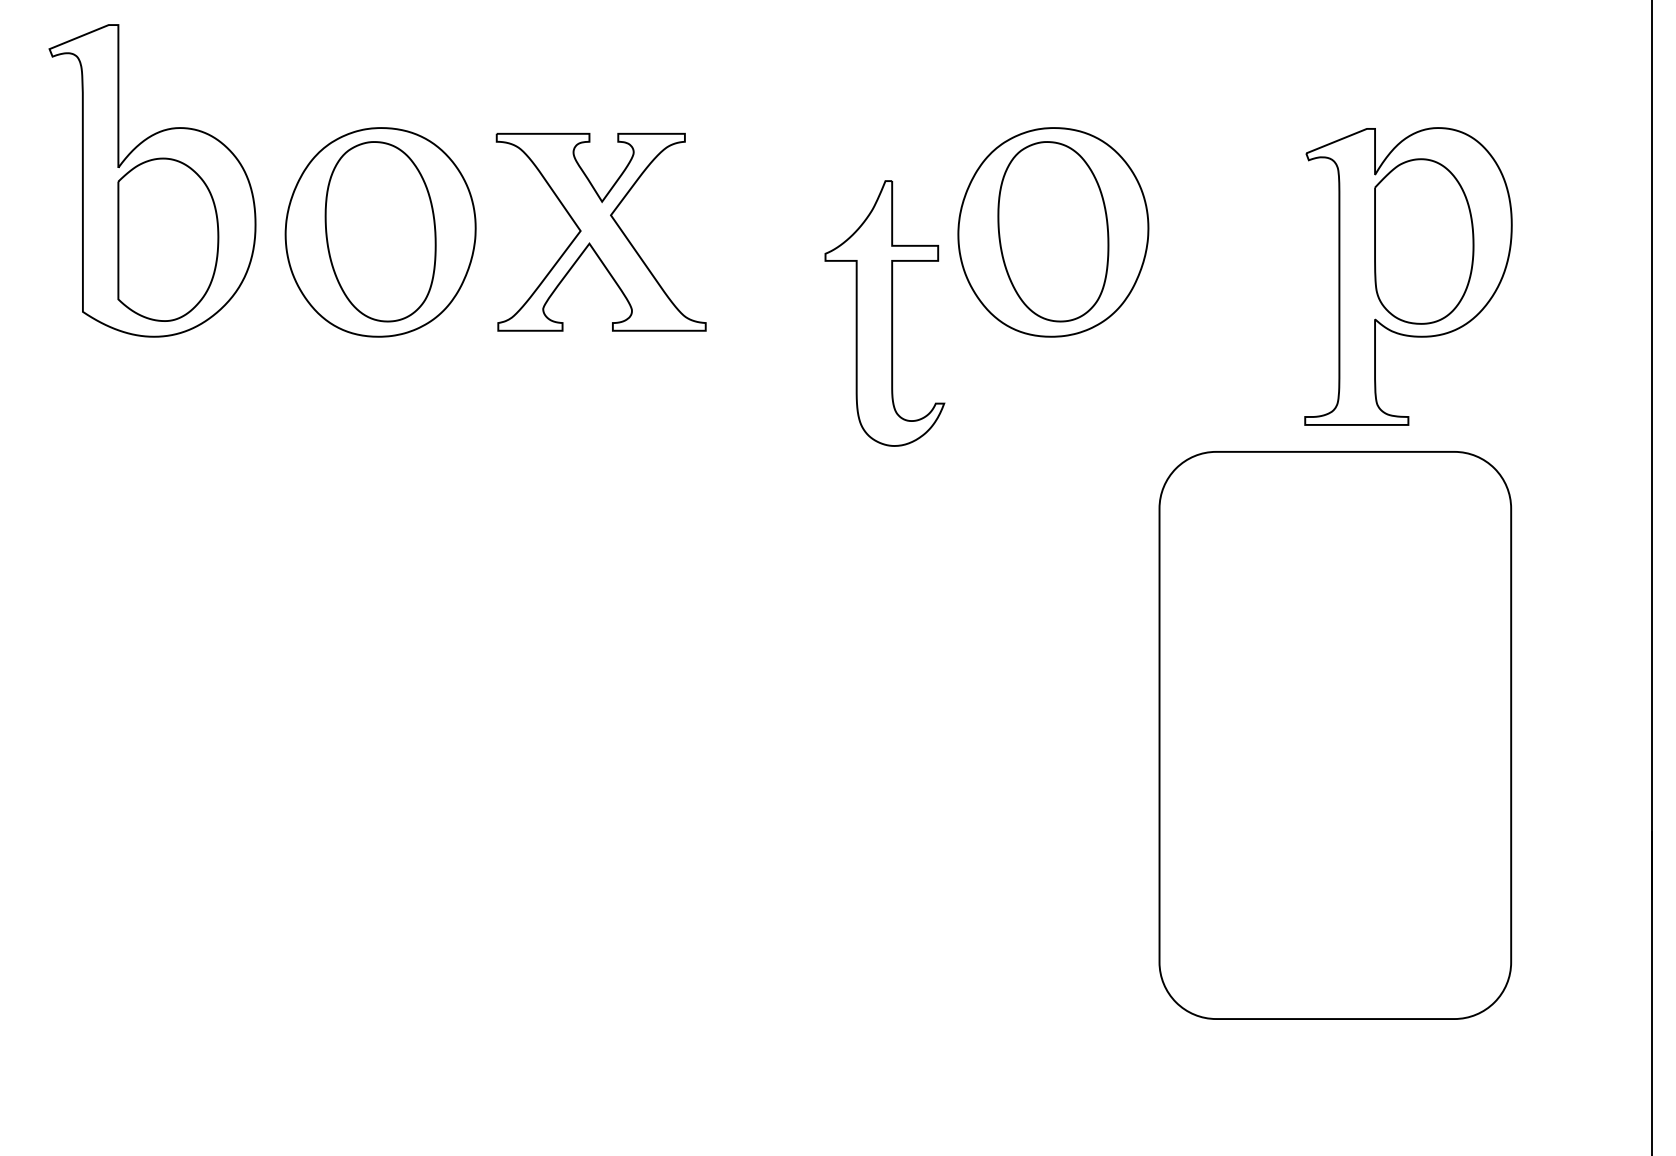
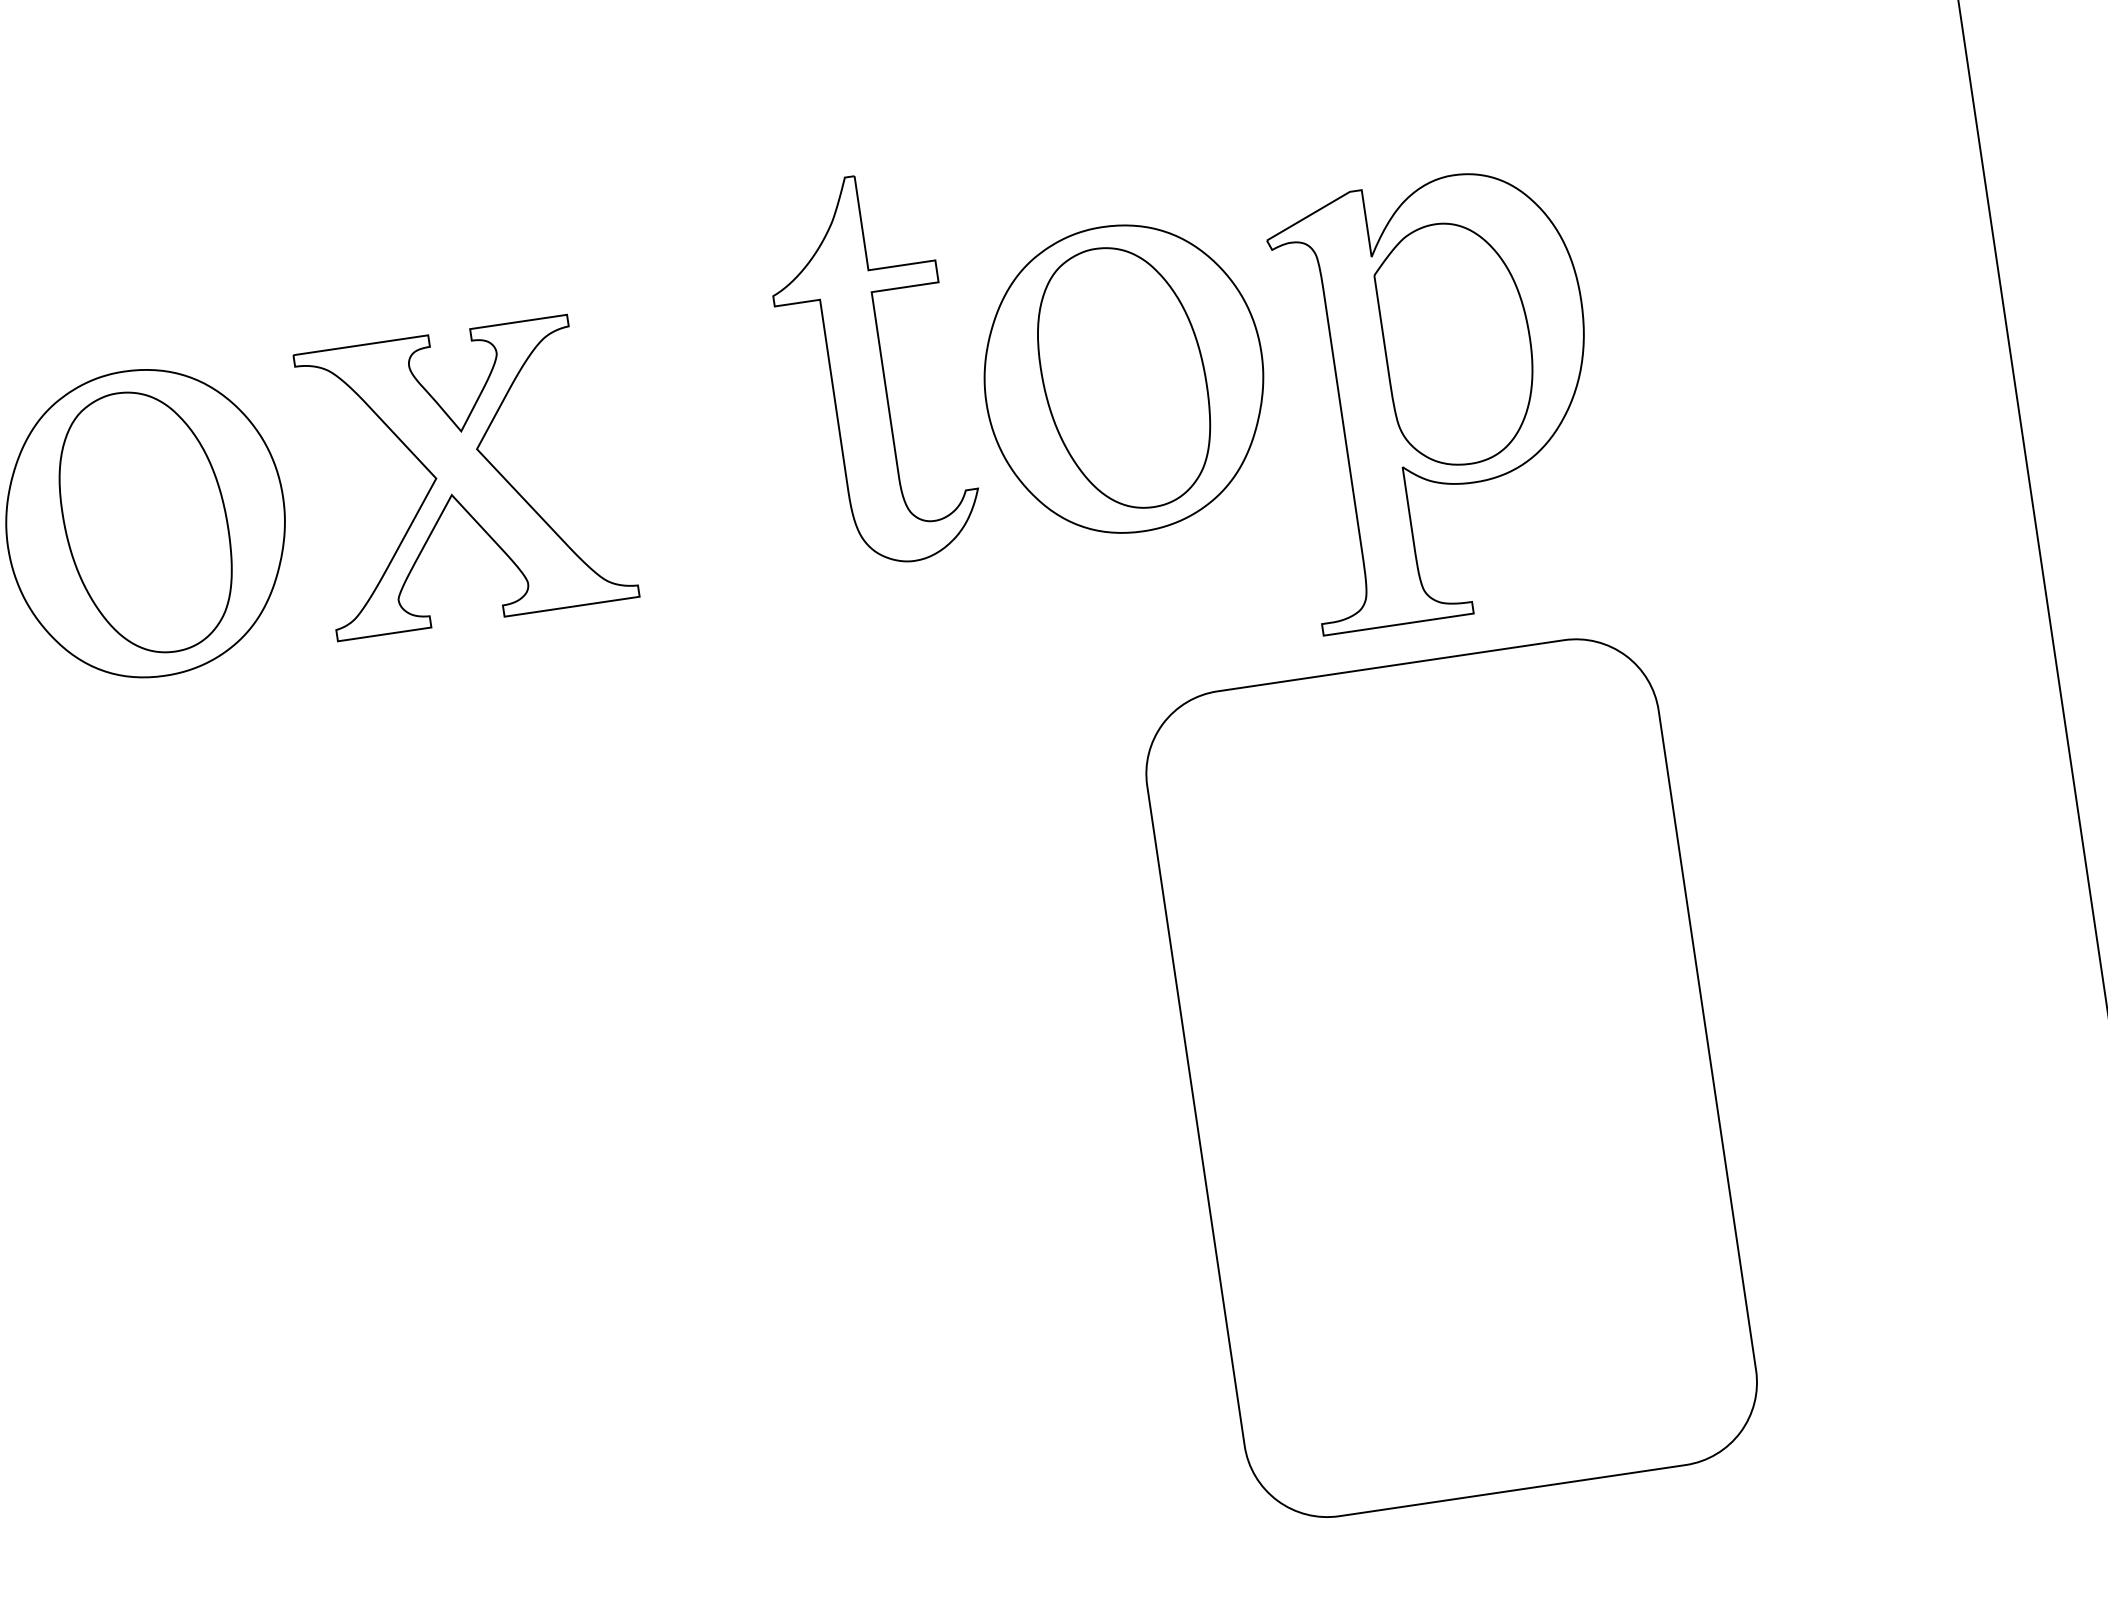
part: (1408, 276) -> (1442, 397), moved
part: (884, 313) -> (871, 370), moved
part: (1335, 735) -> (1451, 1078), moved

